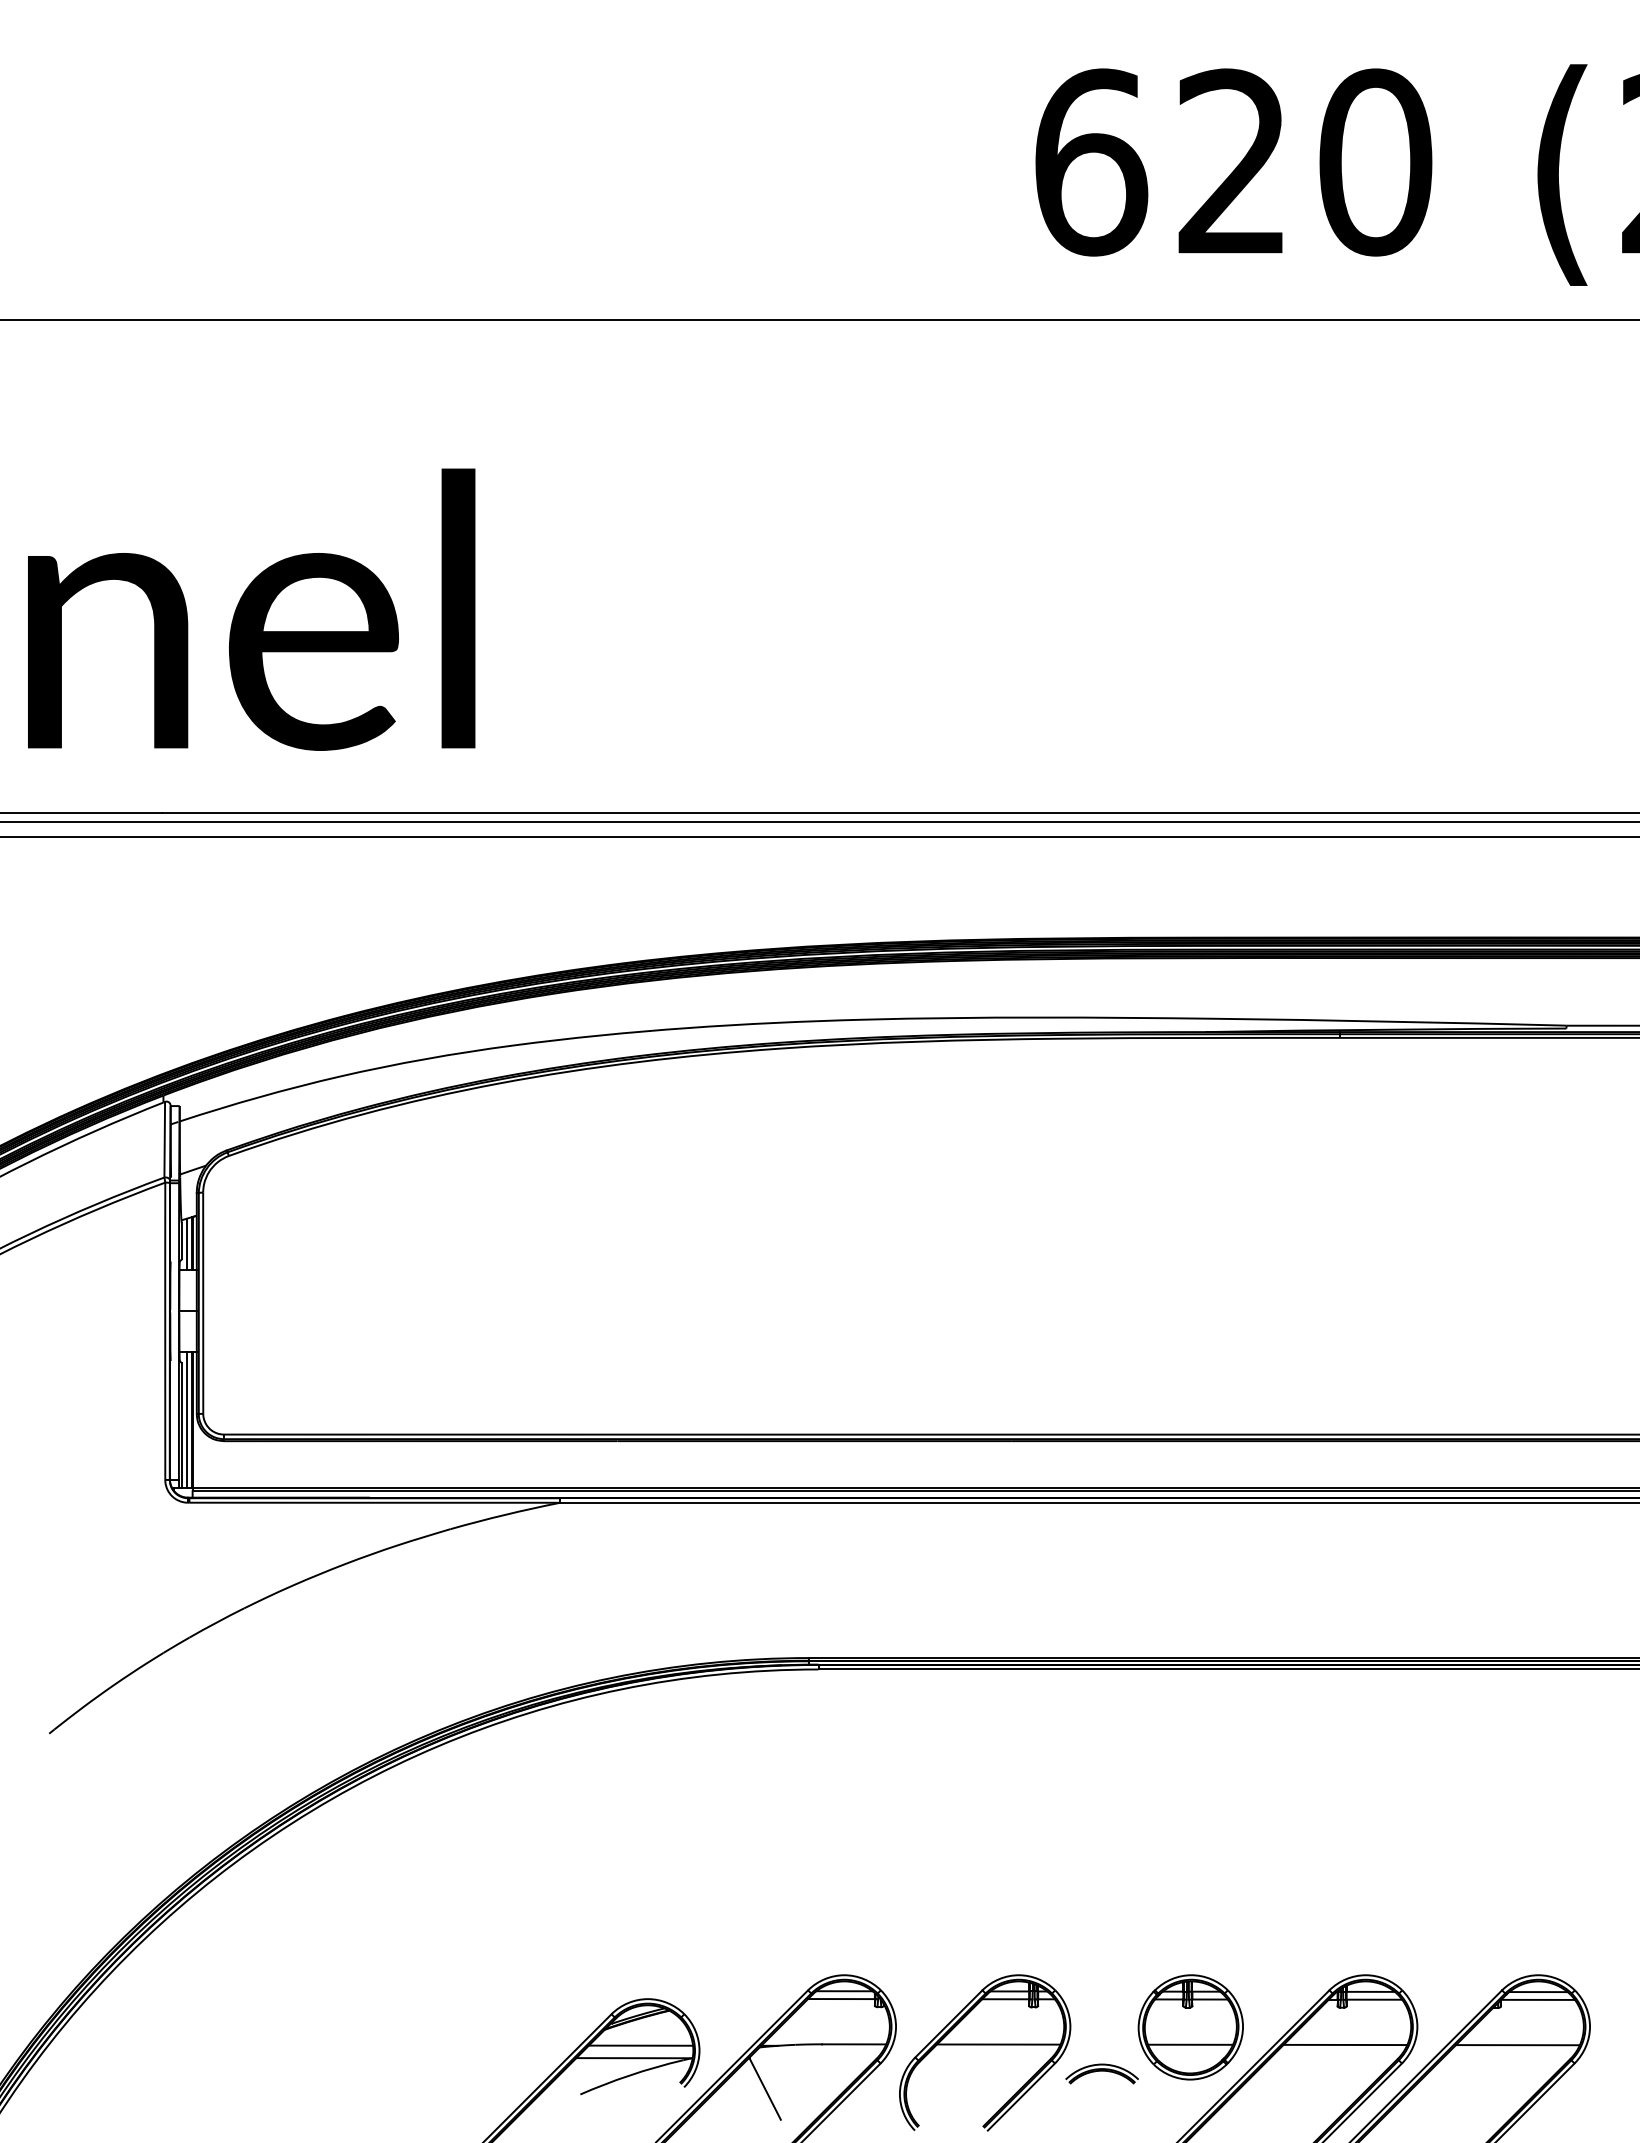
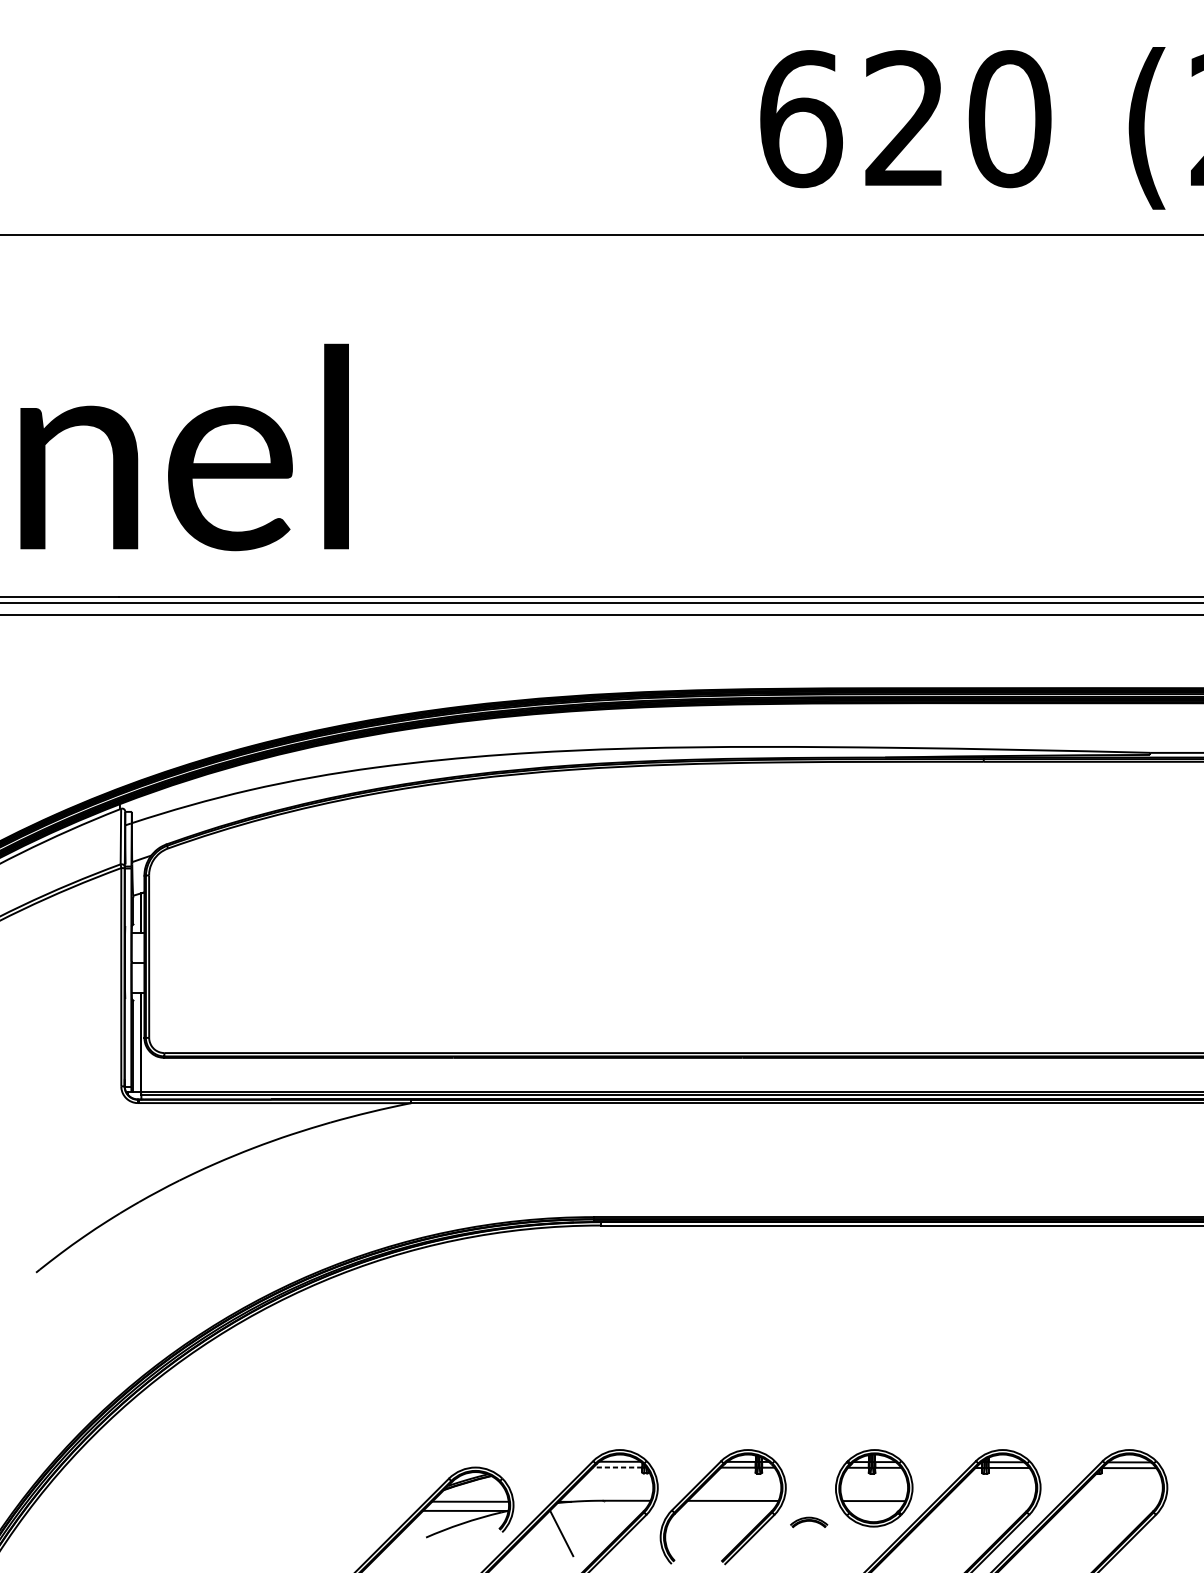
line: (187, 1244) -> (137, 913), removed
line: (187, 1420) -> (137, 1042), removed
line: (840, 1999) -> (617, 1467), solid -> dashed
line: (1344, 2044) -> (987, 1500), removed
line: (1517, 2045) -> (1114, 1501), removed
part: (1101, 2073) -> (808, 1522), size x0.7

